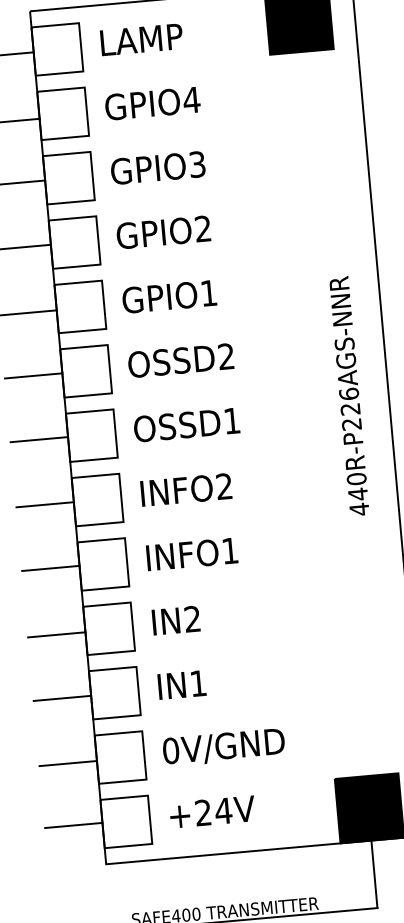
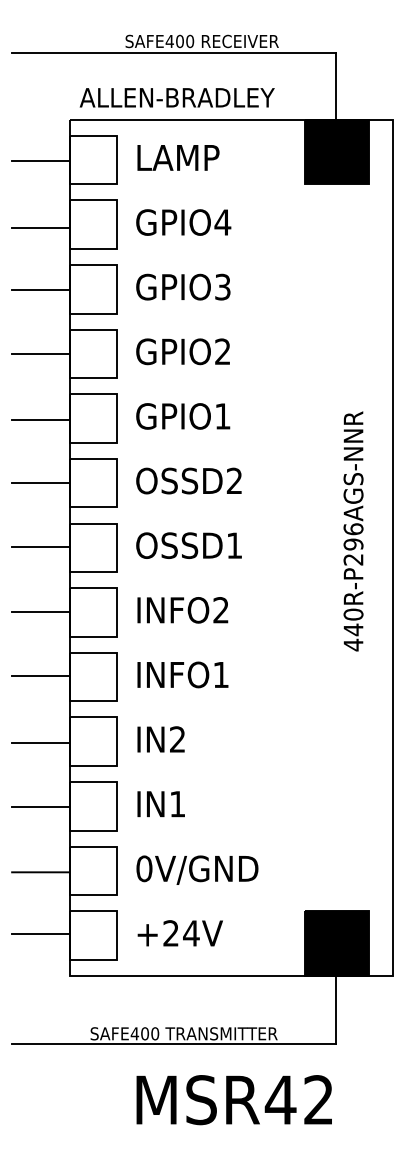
text: (350, 409) -> (353, 544), 440R-P226AGS-NNR -> 440R-P296AGS-NNR

